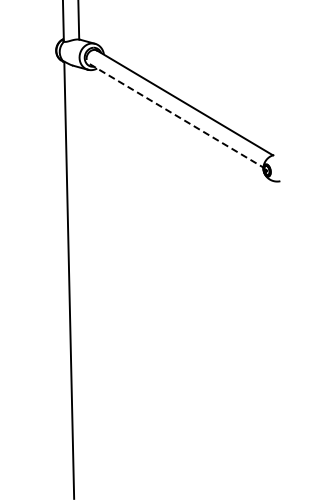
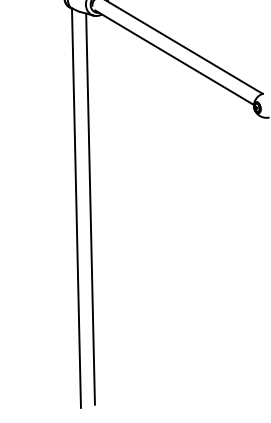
line: (177, 116) -> (175, 58), dashed -> solid
line: (84, 281) -> (90, 209), added

